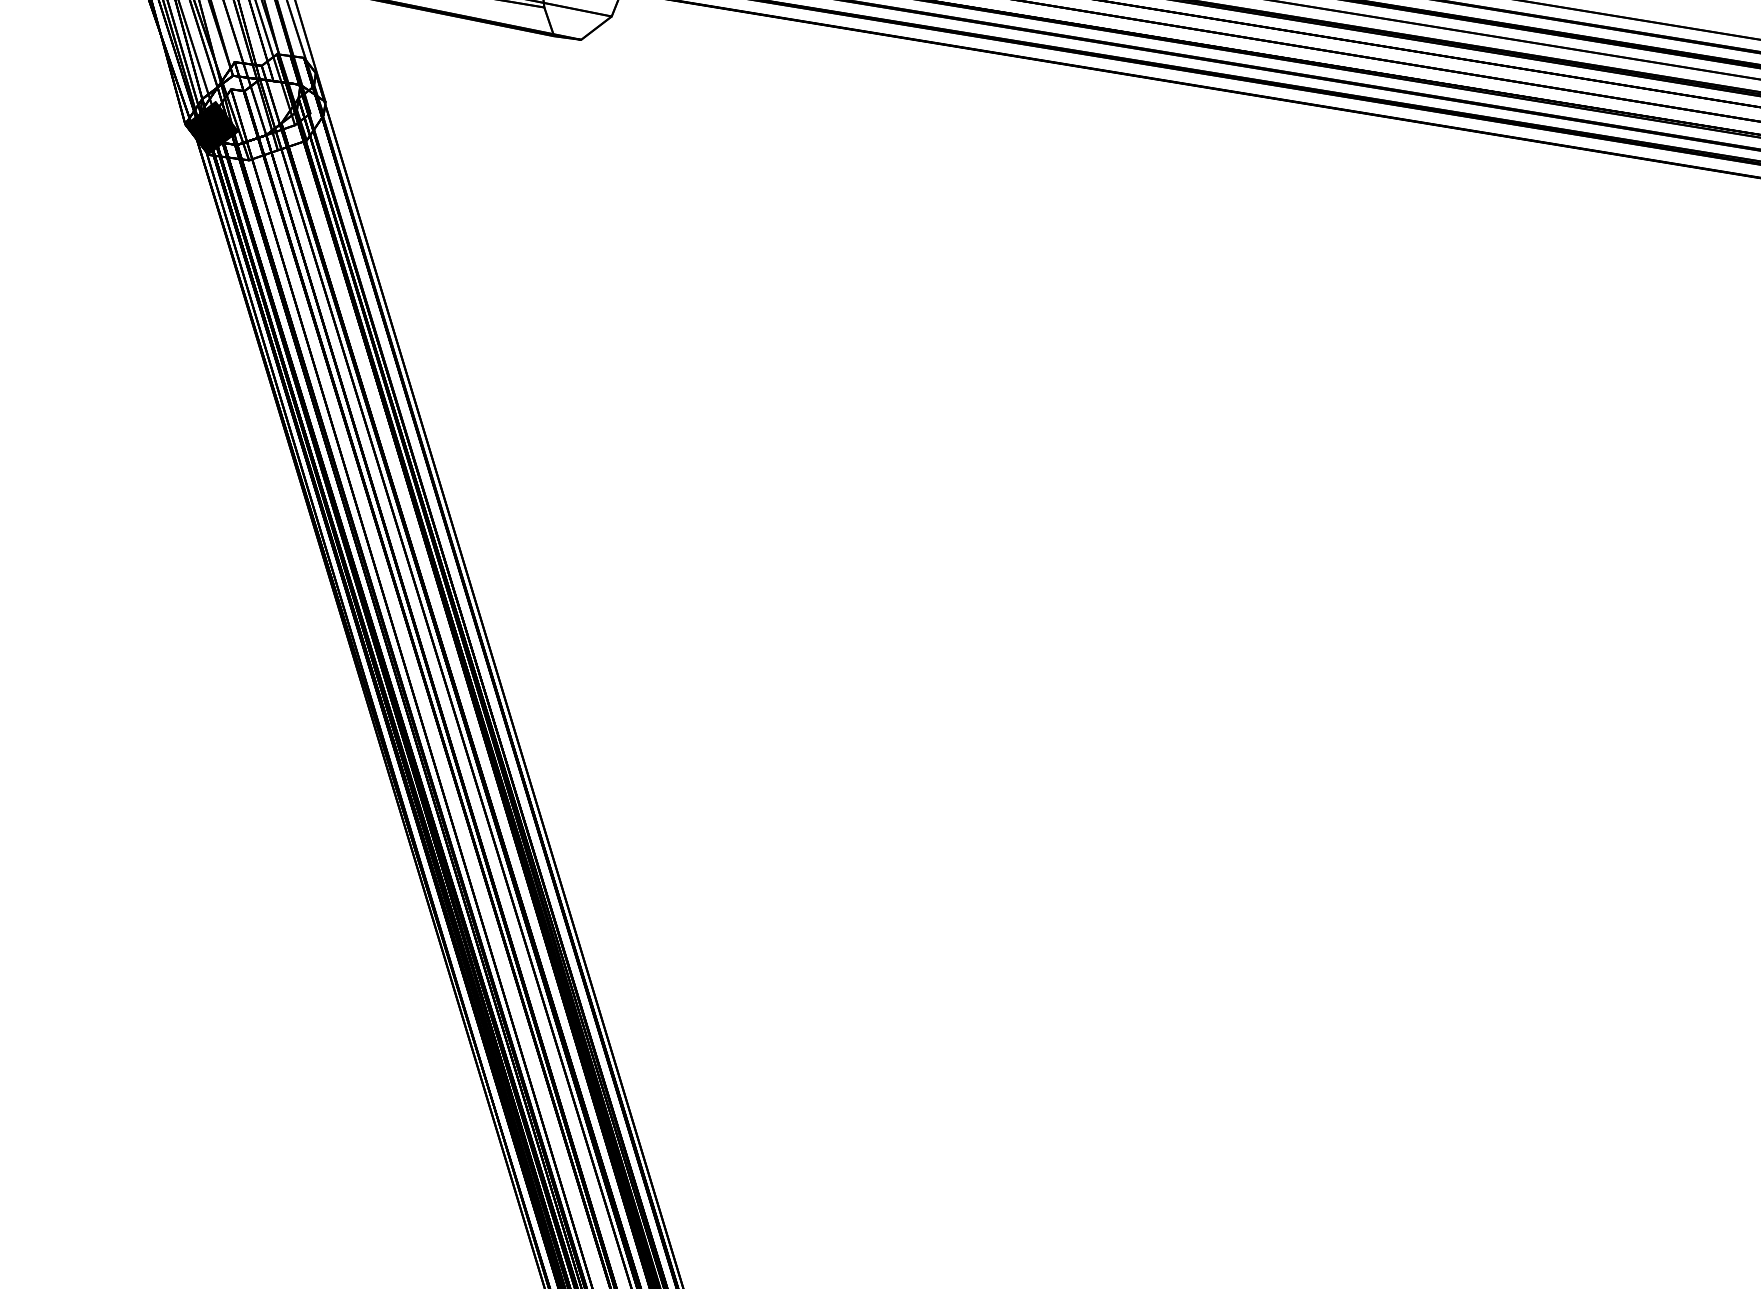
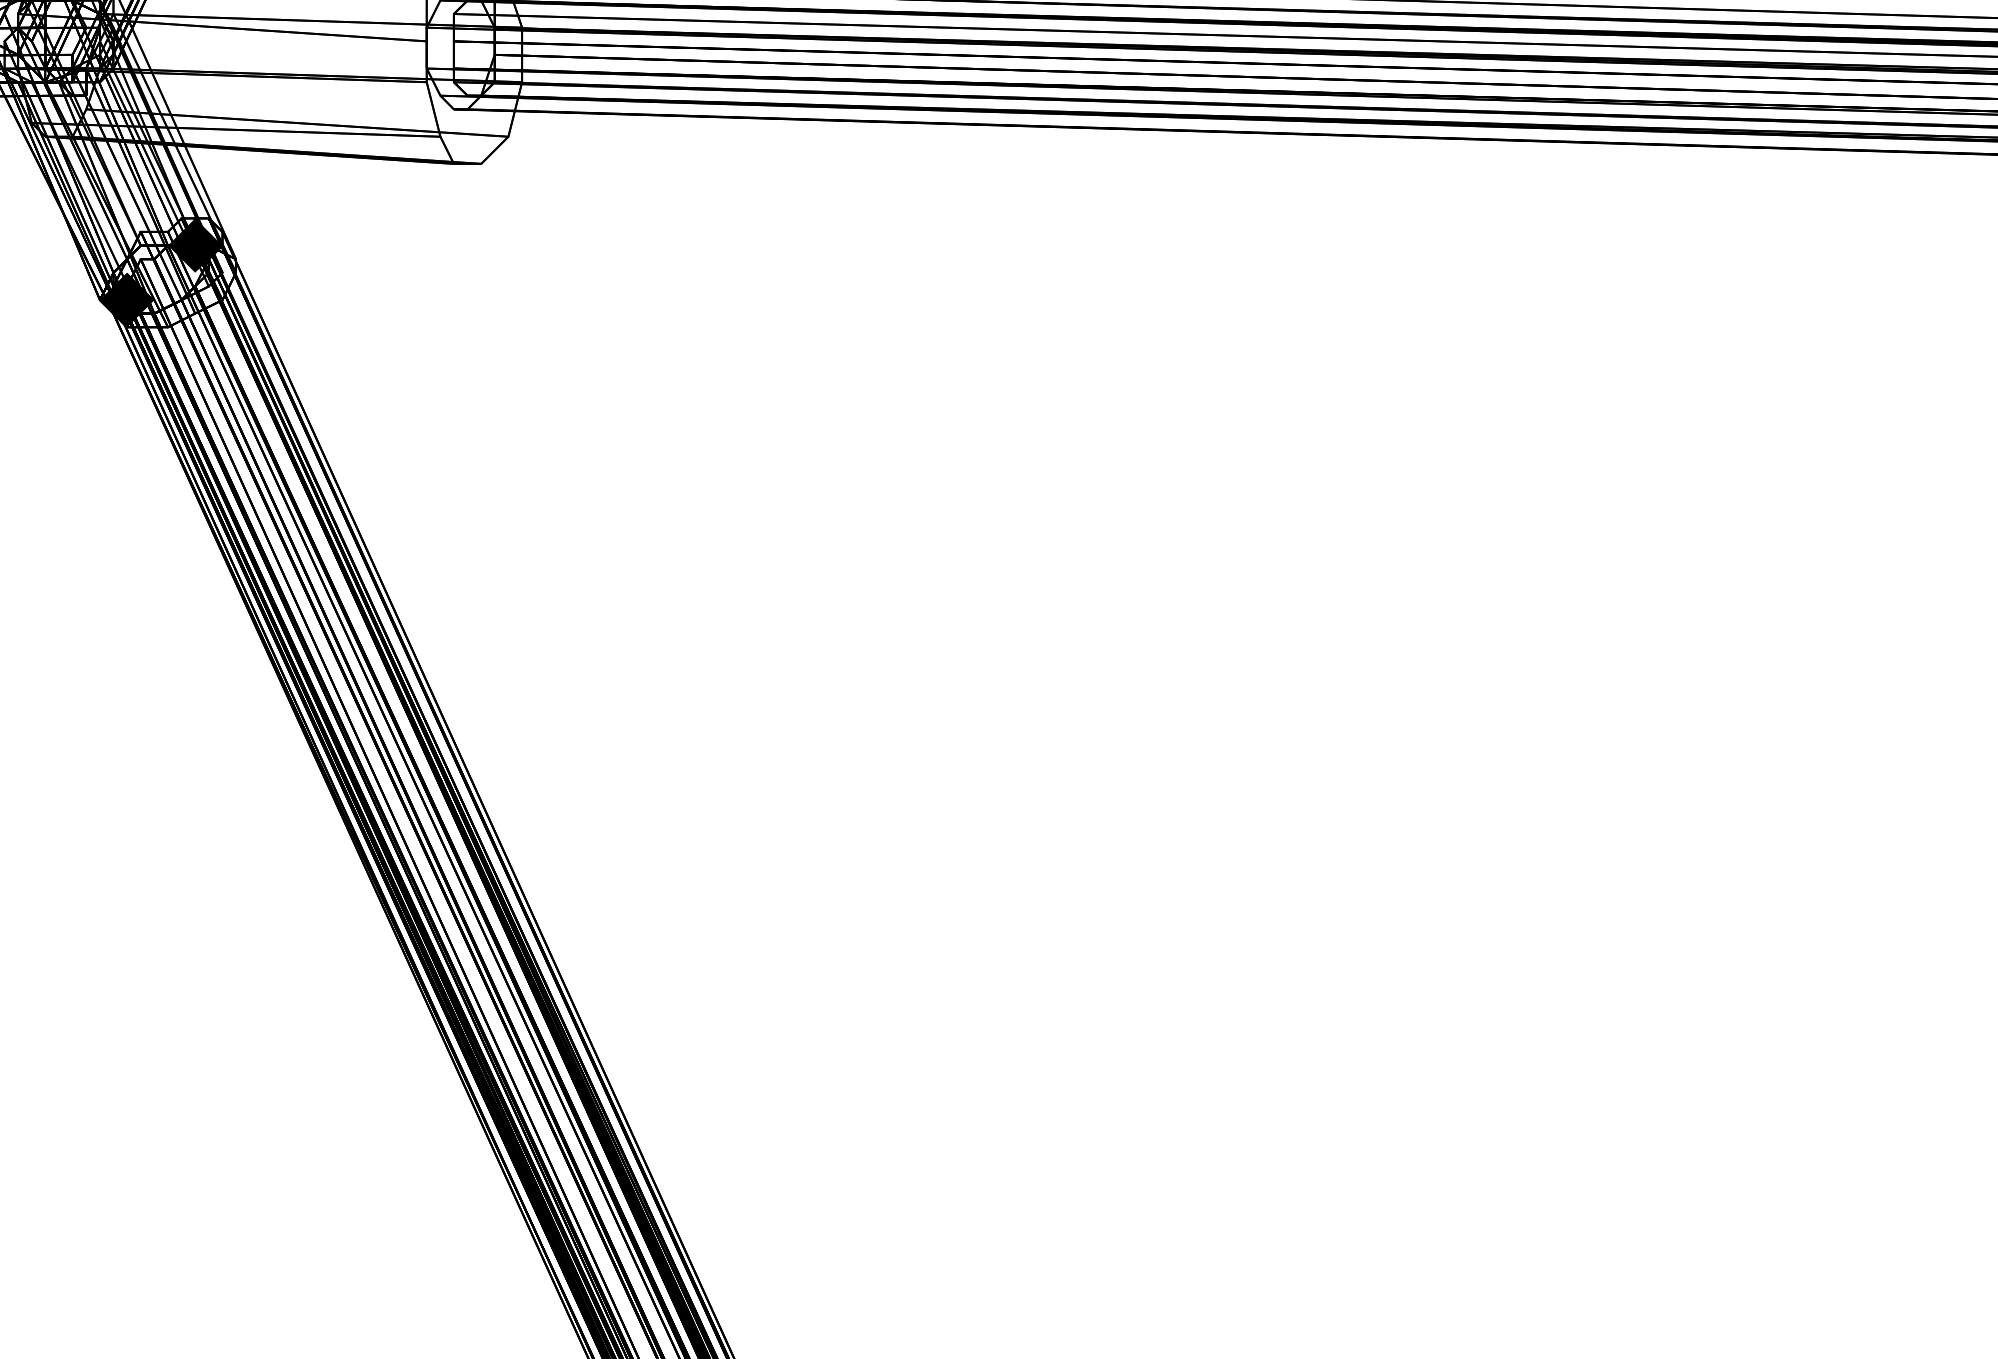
fill: (287, 82) -> (195, 245), added

